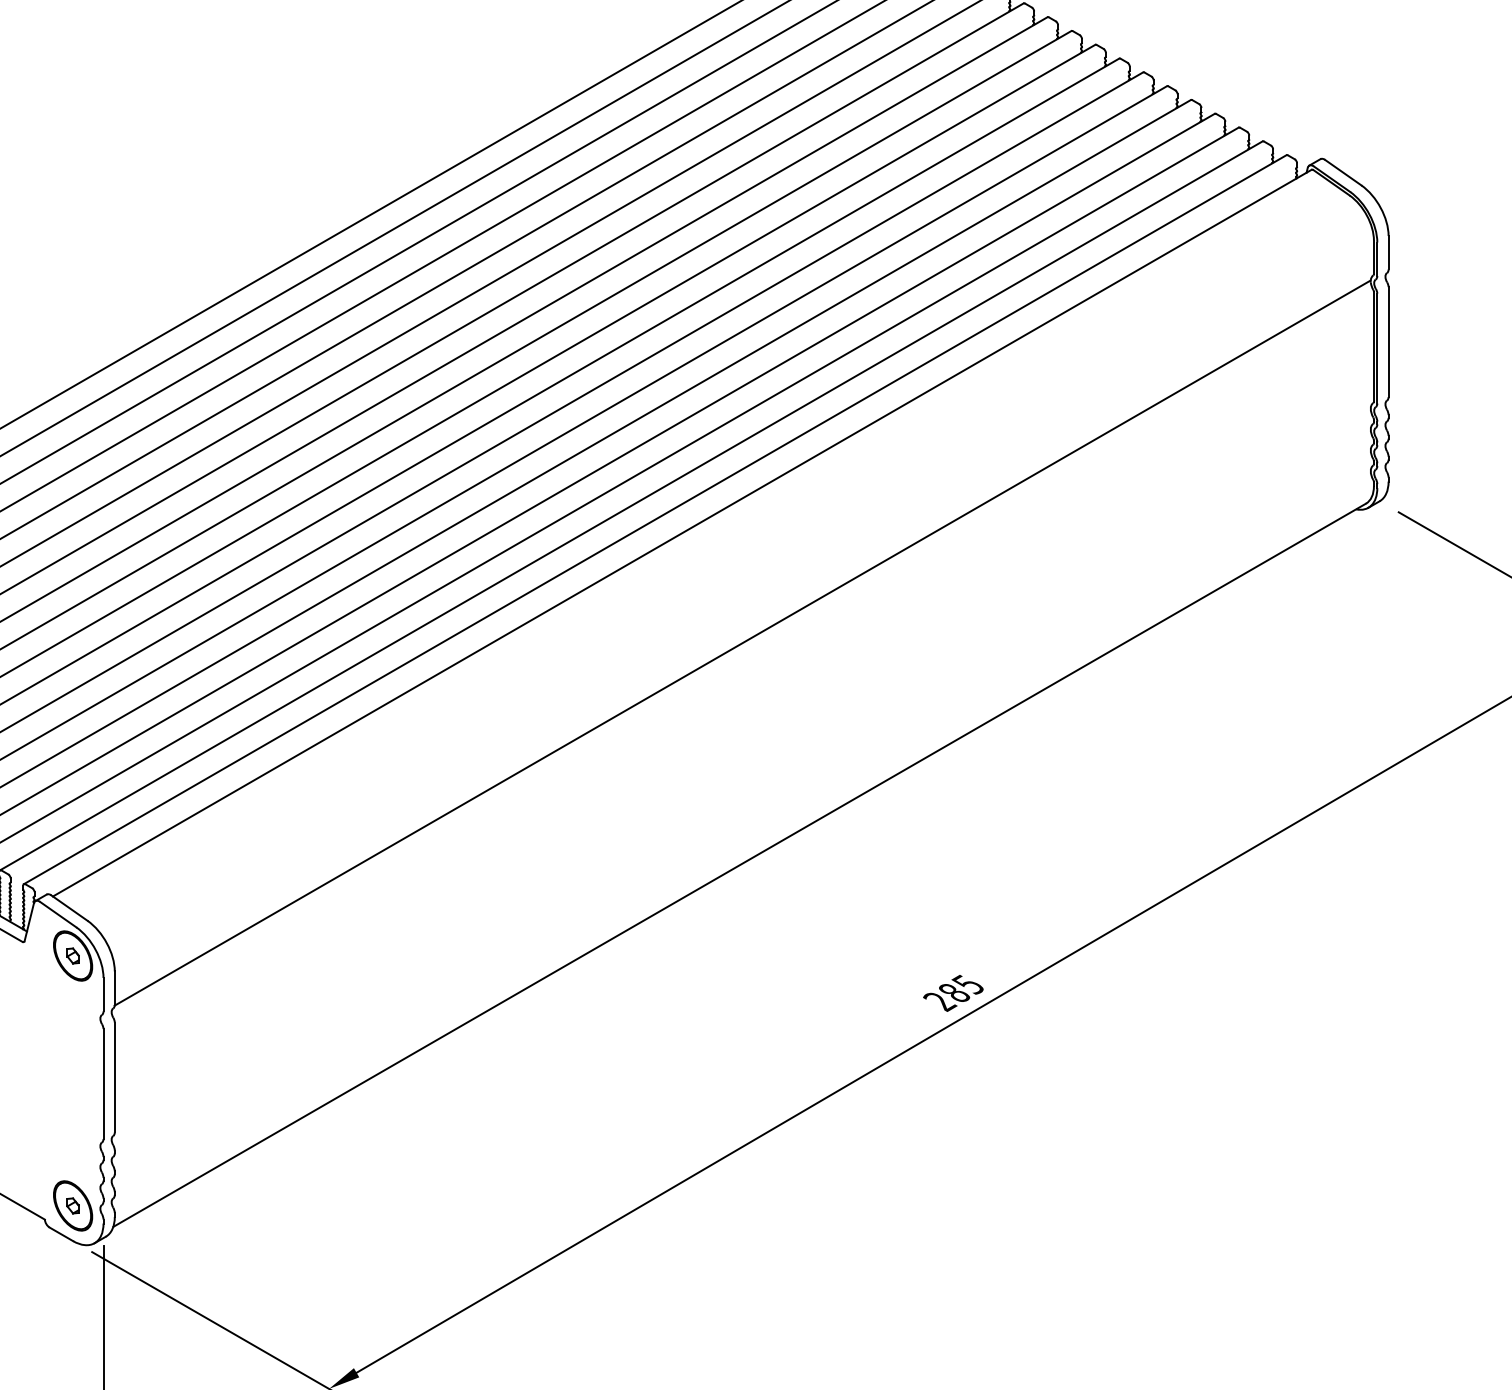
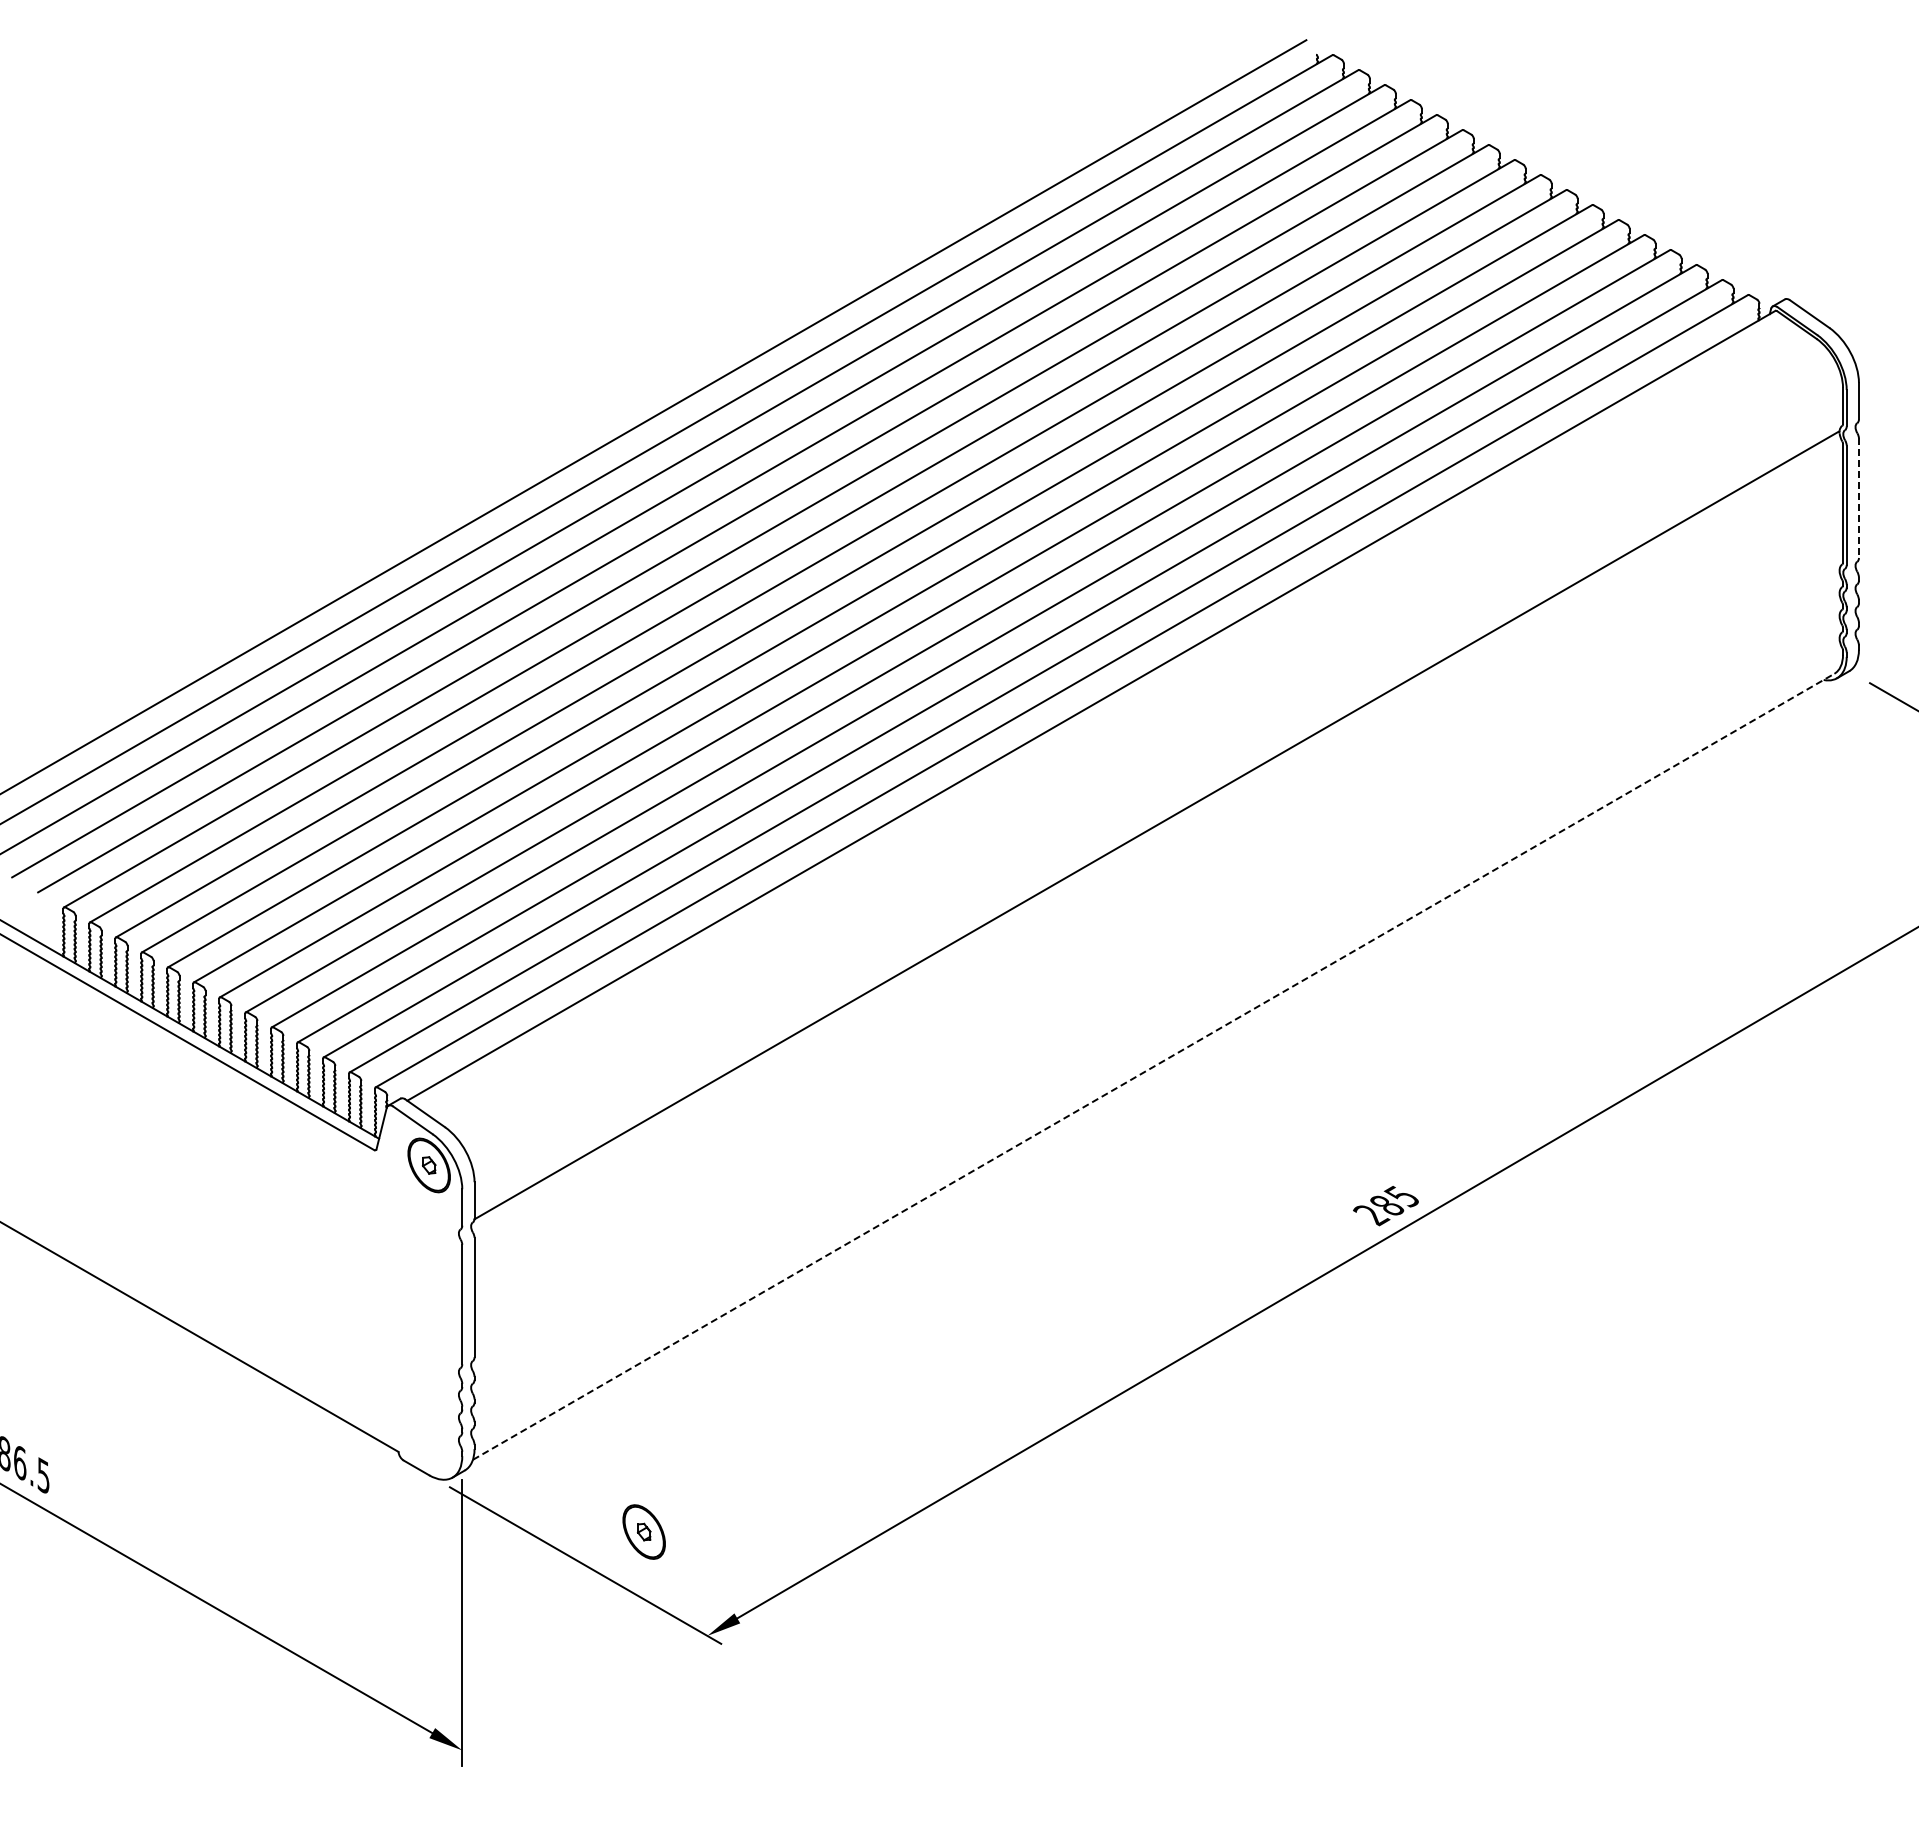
line: (1388, 342) -> (1858, 498), solid -> dashed
line: (740, 864) -> (1154, 1066), solid -> dashed
part: (72, 1205) -> (643, 1531), moved

